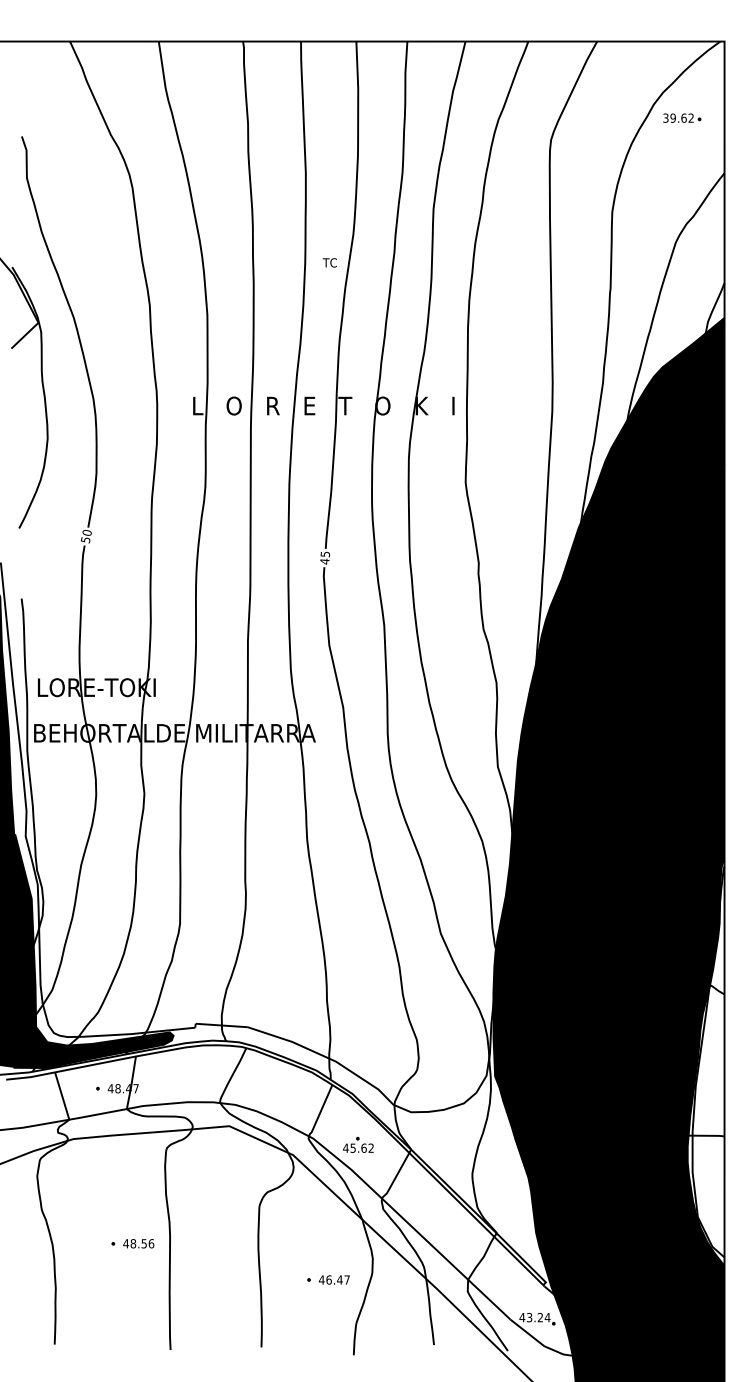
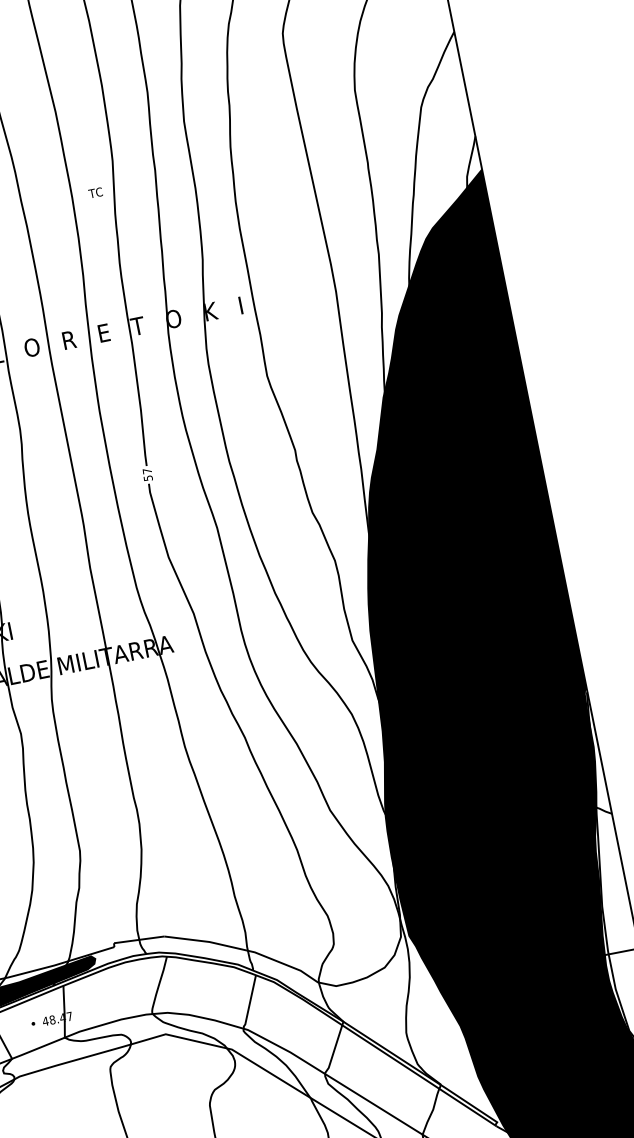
text: (324, 557) -> (147, 474), 45 -> 57
part: (358, 1144) -> (292, 1026), removed

